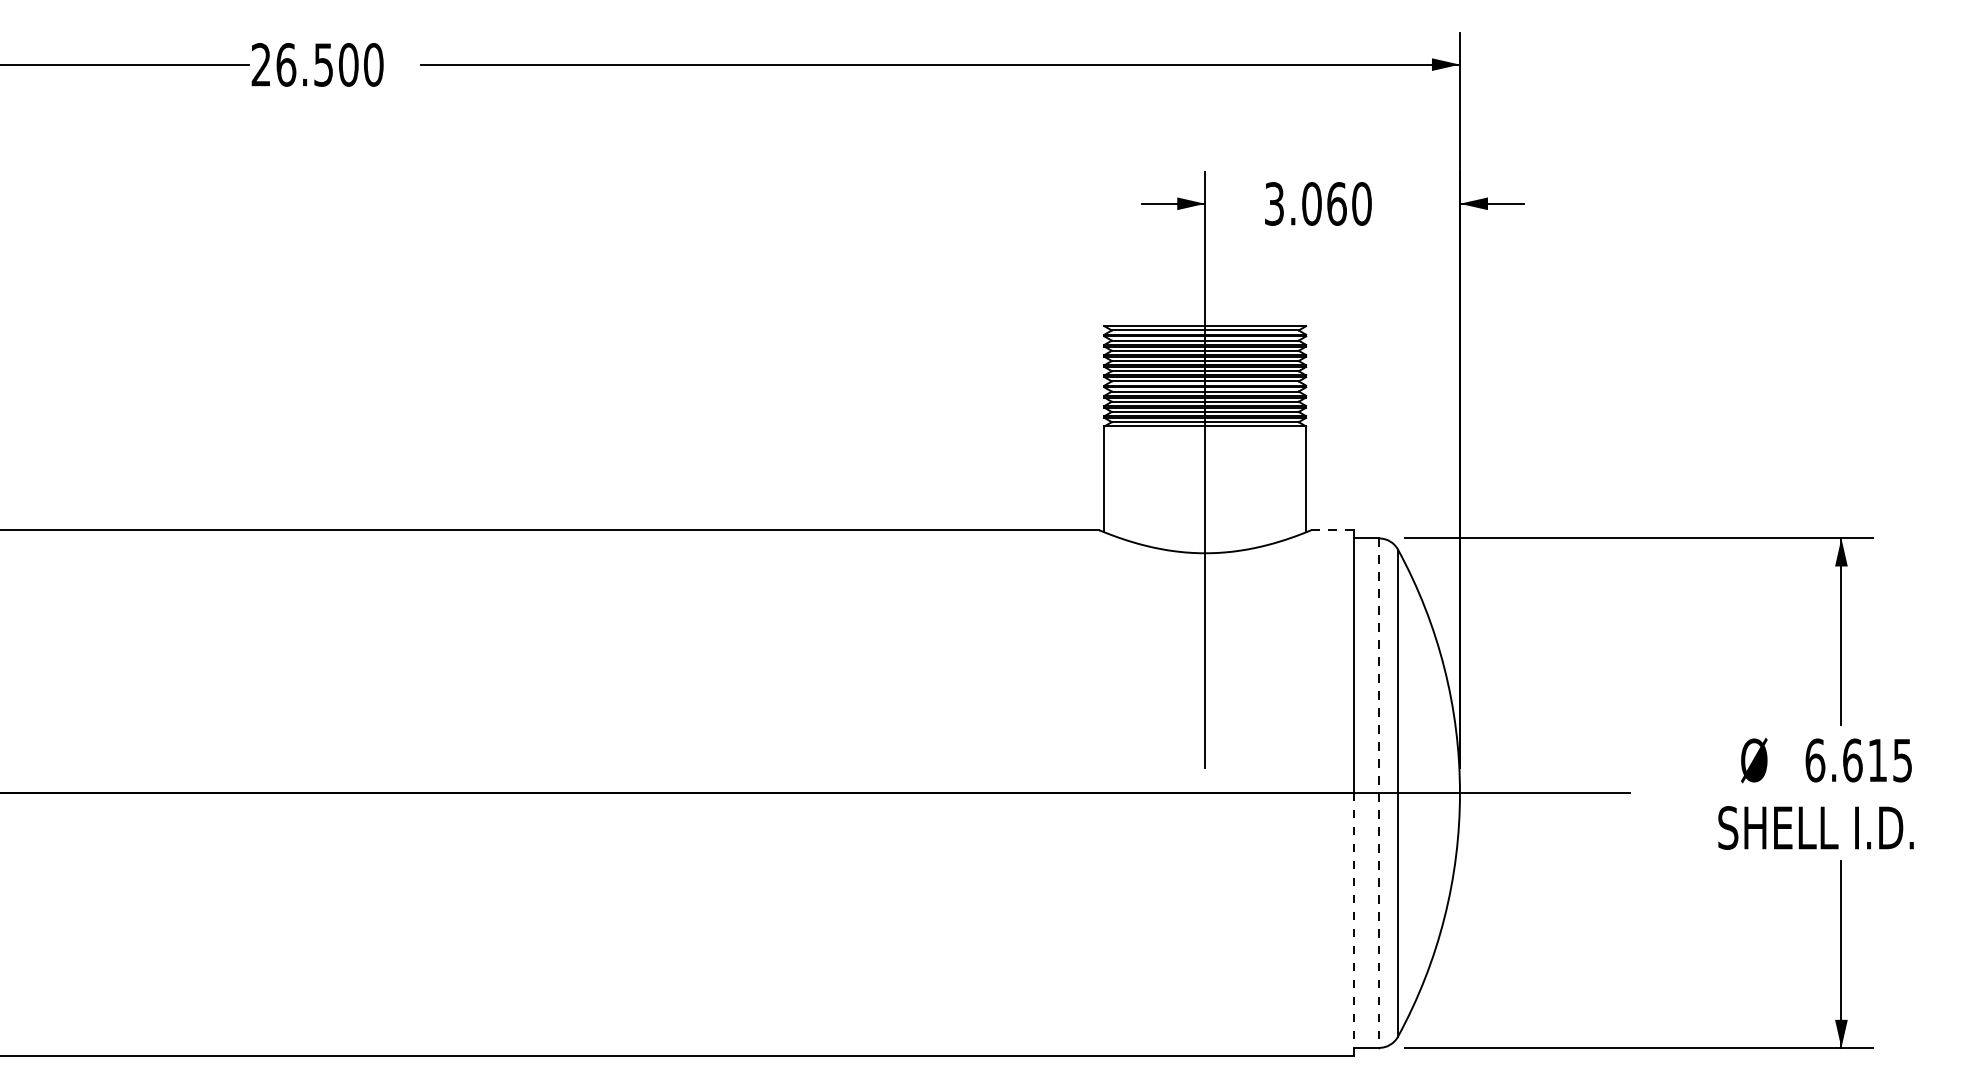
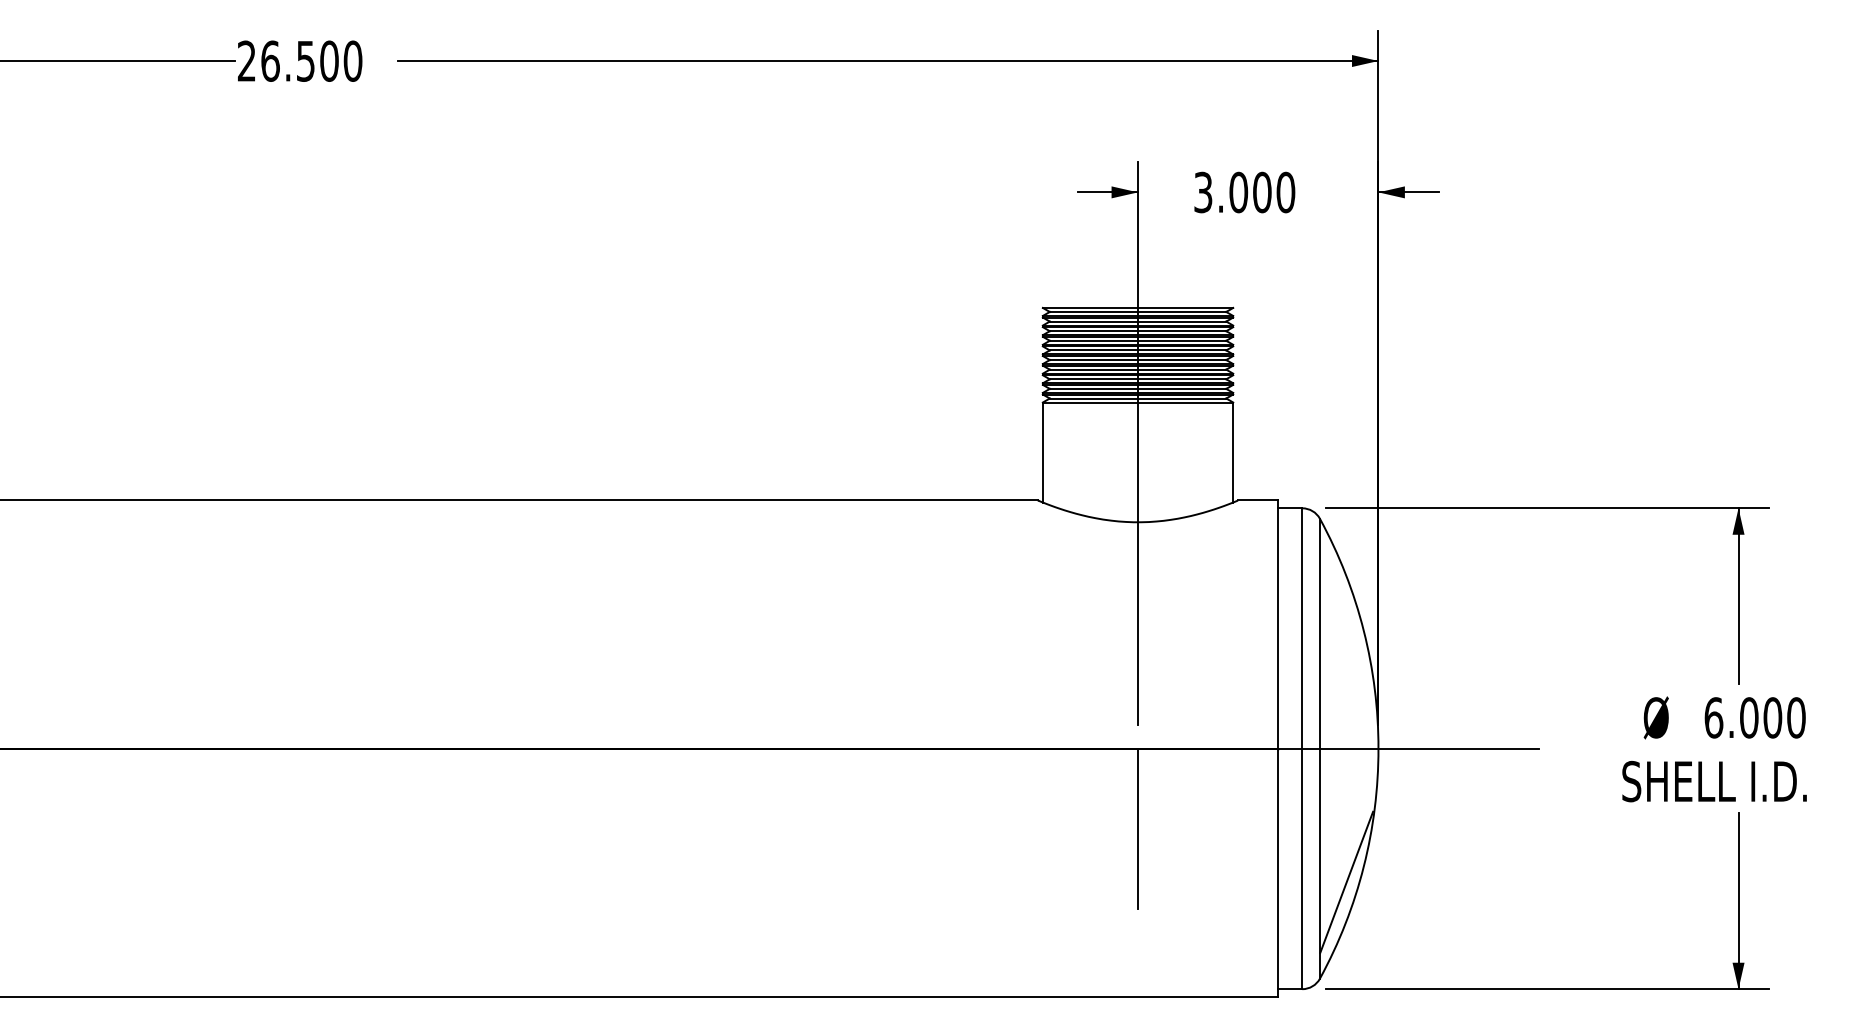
text: (1336, 203) -> (1261, 192), 3.060 -> 3.000
line: (1332, 530) -> (1258, 500), dashed -> solid
text: (1877, 760) -> (1772, 717), 6.615 -> 6.000
line: (1379, 793) -> (1302, 749), dashed -> solid
line: (1205, 877) -> (1138, 828), added
line: (1353, 924) -> (1277, 872), dashed -> solid
line: (1425, 934) -> (1345, 882), added

